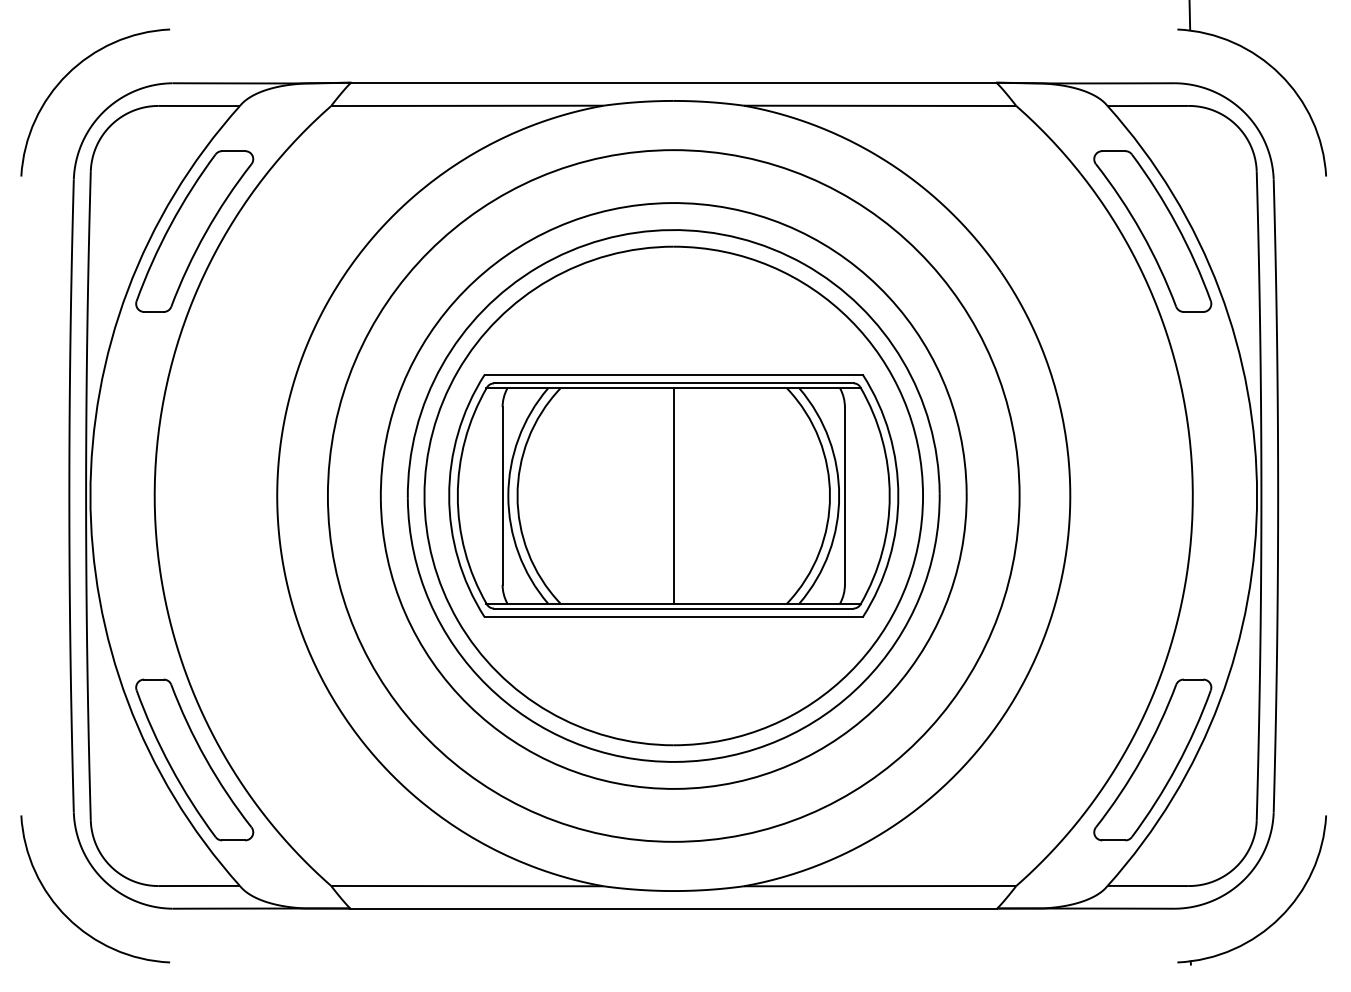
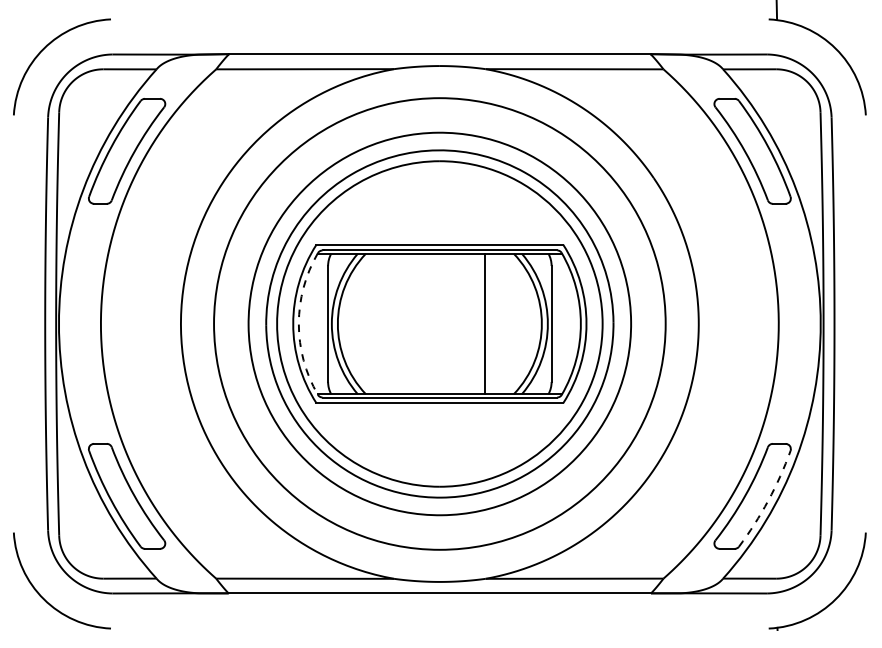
arc: (457, 495) -> (298, 323), solid -> dashed
line: (673, 495) -> (484, 323), moved
arc: (1177, 766) -> (768, 500), solid -> dashed

